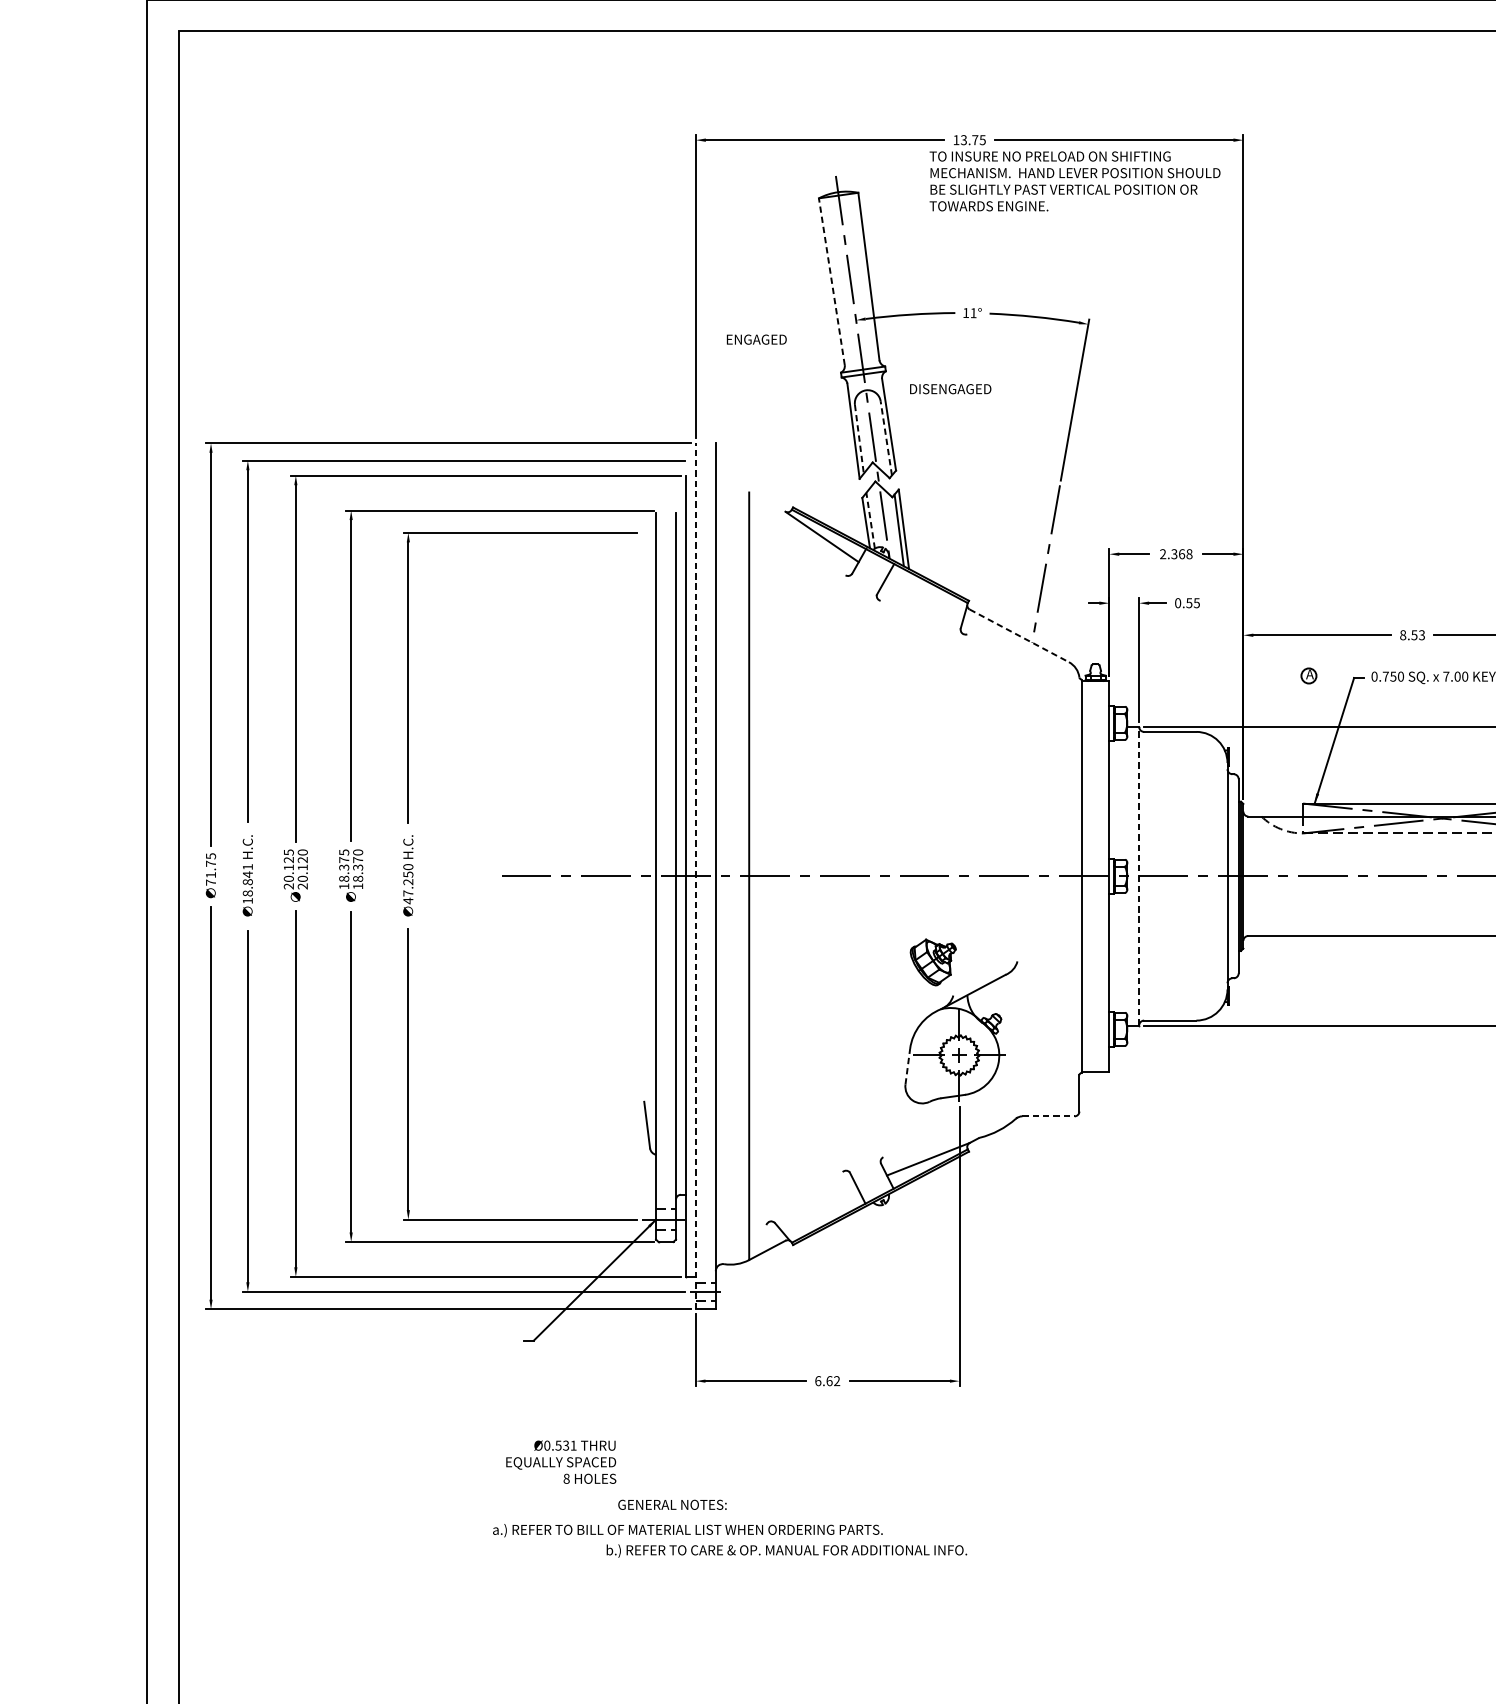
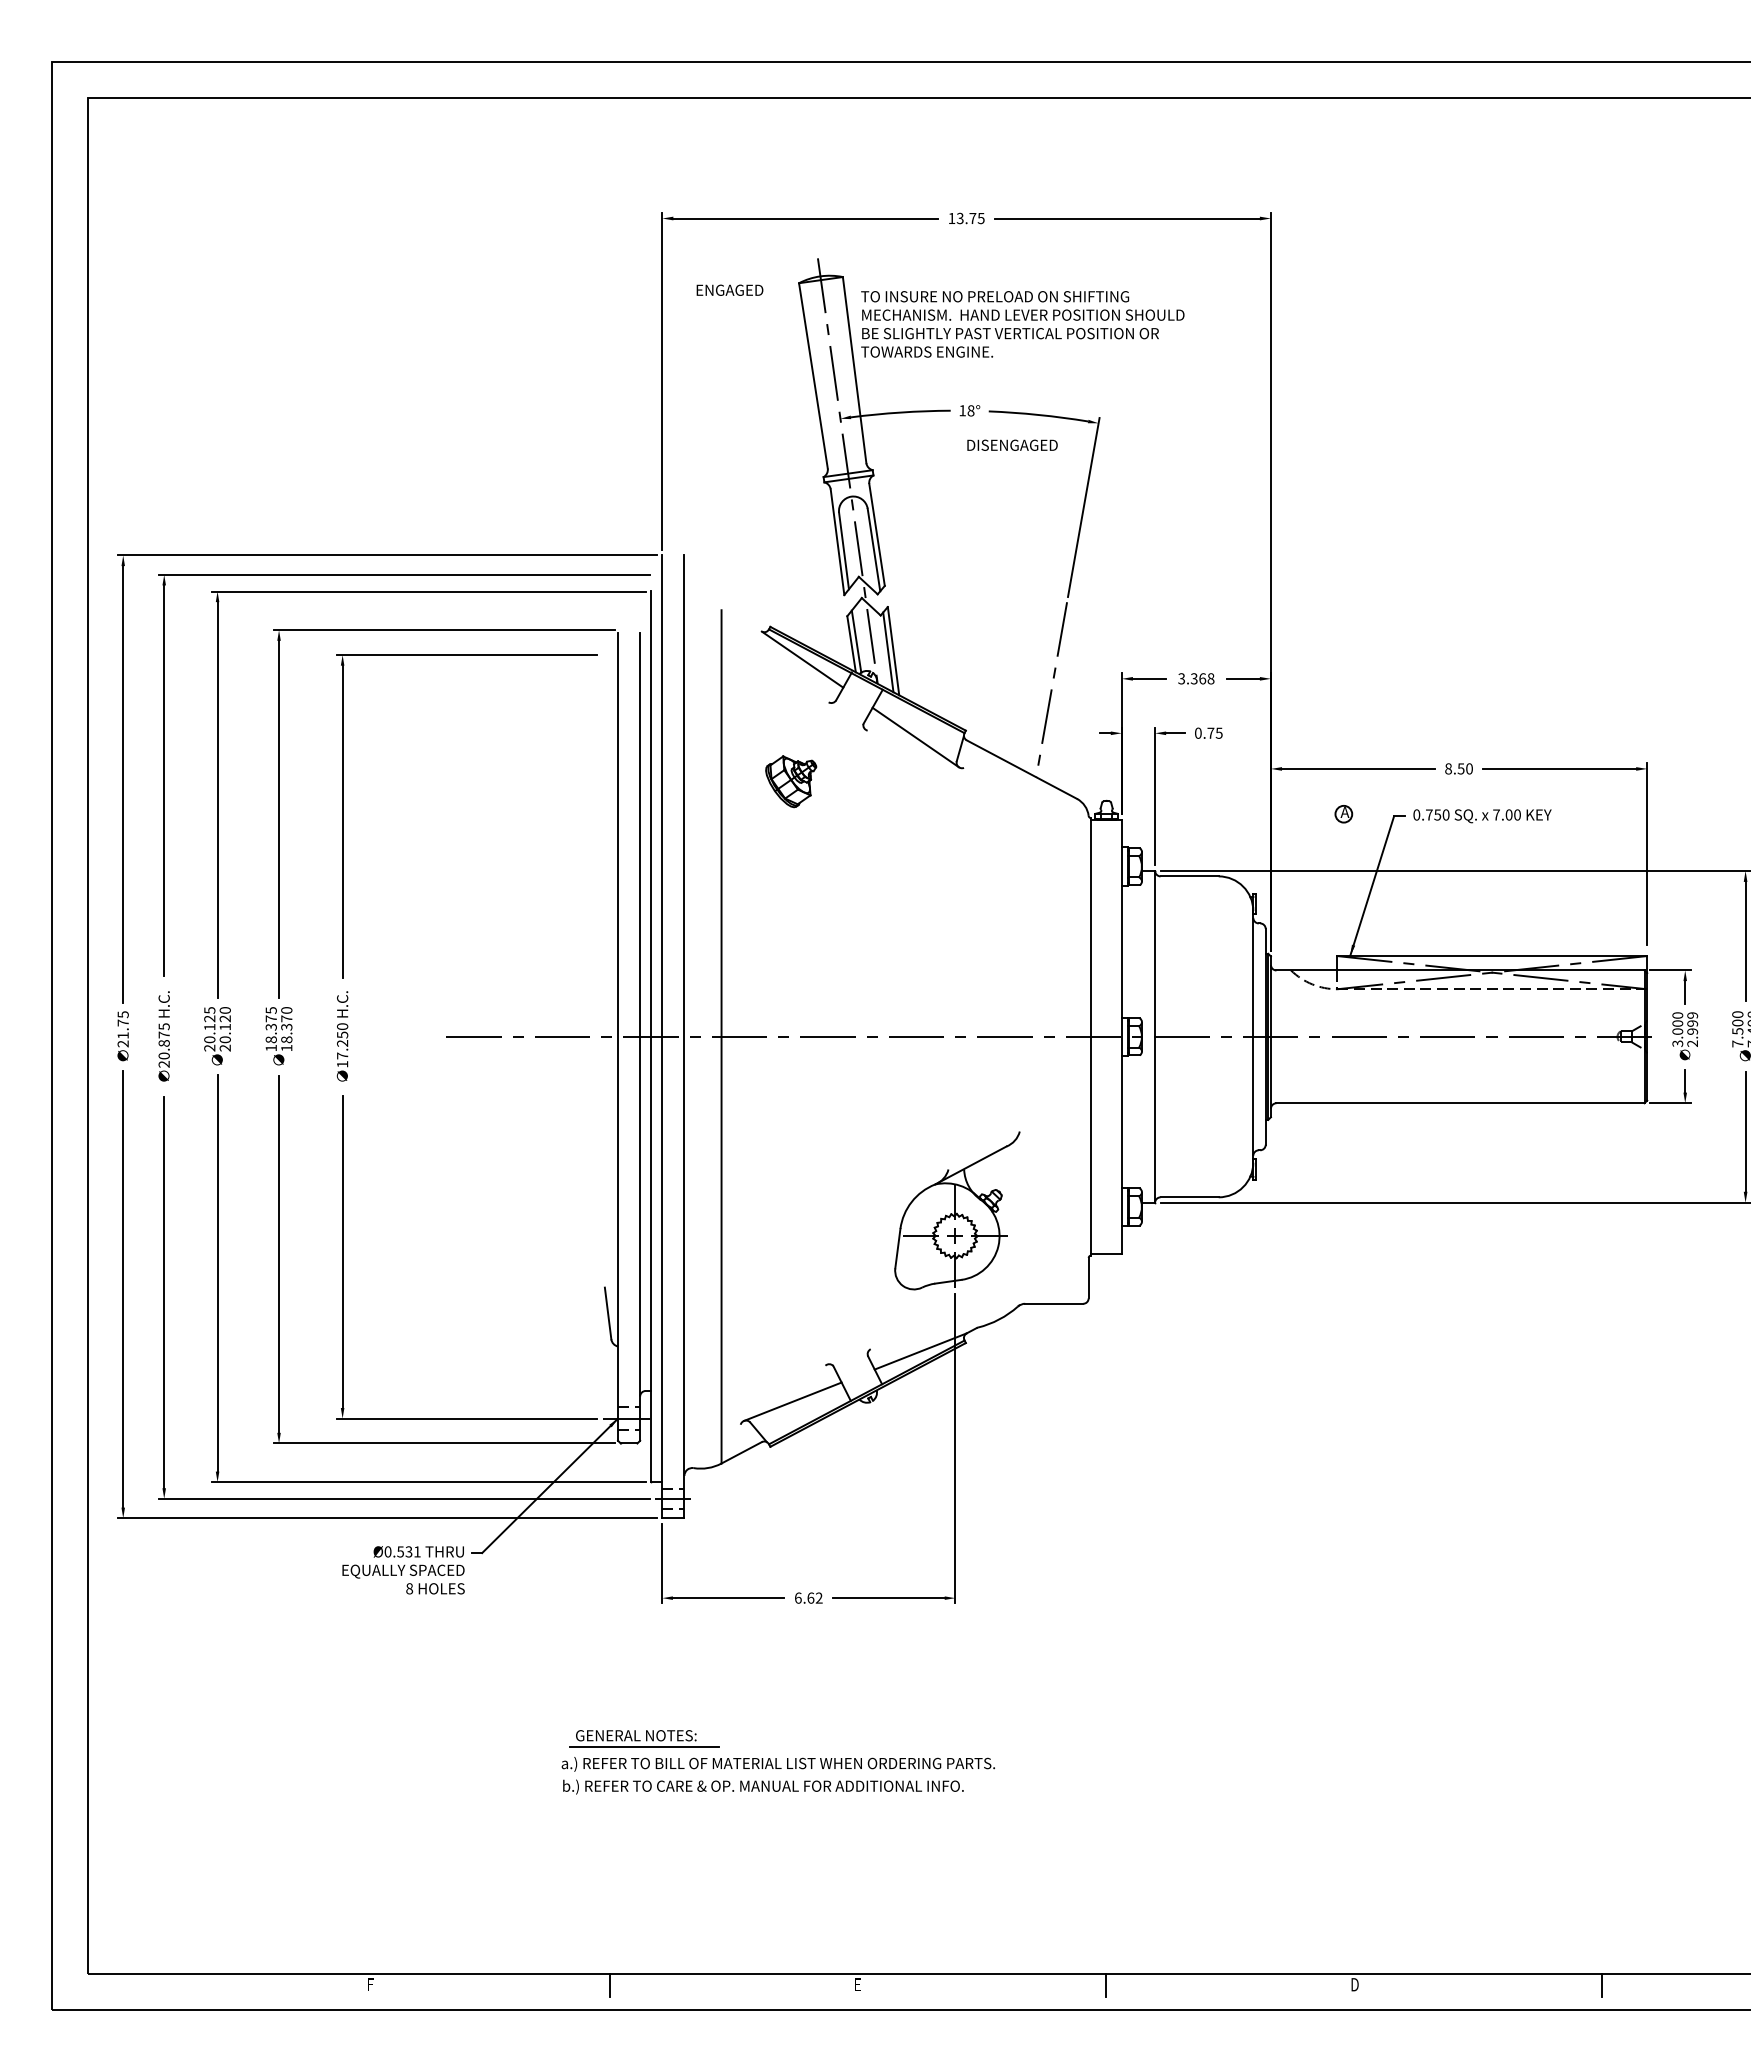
text: (1074, 181) -> (1022, 324), moved
line: (831, 281) -> (813, 375), dashed -> solid
text: (973, 312) -> (970, 410), 11° -> 18°
text: (756, 338) -> (729, 289), moved
text: (950, 388) -> (1012, 444), moved
line: (885, 438) -> (873, 550), dashed -> solid
line: (859, 439) -> (844, 551), dashed -> solid
line: (870, 520) -> (856, 641), dashed -> solid
text: (1162, 553) -> (1181, 678), 2.368 -> 3.368
text: (1189, 602) -> (1210, 732), 0.55 -> 0.75
line: (923, 606) -> (915, 737), added
text: (1421, 634) -> (1469, 768), 8.53 -> 8.50
line: (1019, 635) -> (1022, 769), dashed -> solid
line: (696, 875) -> (662, 1036), dashed -> solid
line: (1139, 875) -> (1155, 1036), dashed -> solid
text: (210, 882) -> (122, 1043), 71.75 -> 21.75
text: (247, 884) -> (163, 1045), 18.841 -> 20.875
text: (408, 901) -> (342, 1064), 47.250 -> 17.250
part: (933, 962) -> (791, 781), moved
line: (907, 1066) -> (897, 1248), dashed -> solid
line: (1048, 1116) -> (1054, 1303), dashed -> solid
line: (813, 1204) -> (792, 1401), added
text: (561, 1462) -> (403, 1570), moved
line: (679, 1514) -> (644, 1746), added
text: (687, 1530) -> (777, 1764), moved

